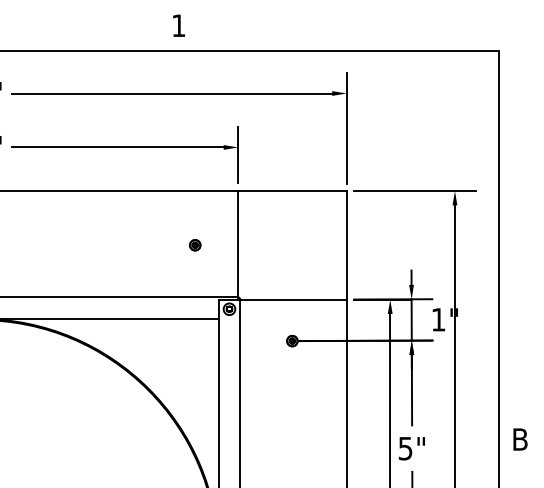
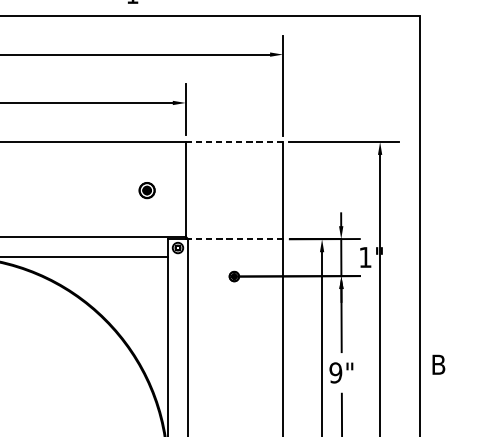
line: (291, 191) -> (233, 142), solid -> dashed
part: (195, 245) -> (147, 190), size x1.6
line: (294, 299) -> (236, 239), solid -> dashed
text: (405, 448) -> (335, 372), 5" -> 9"

